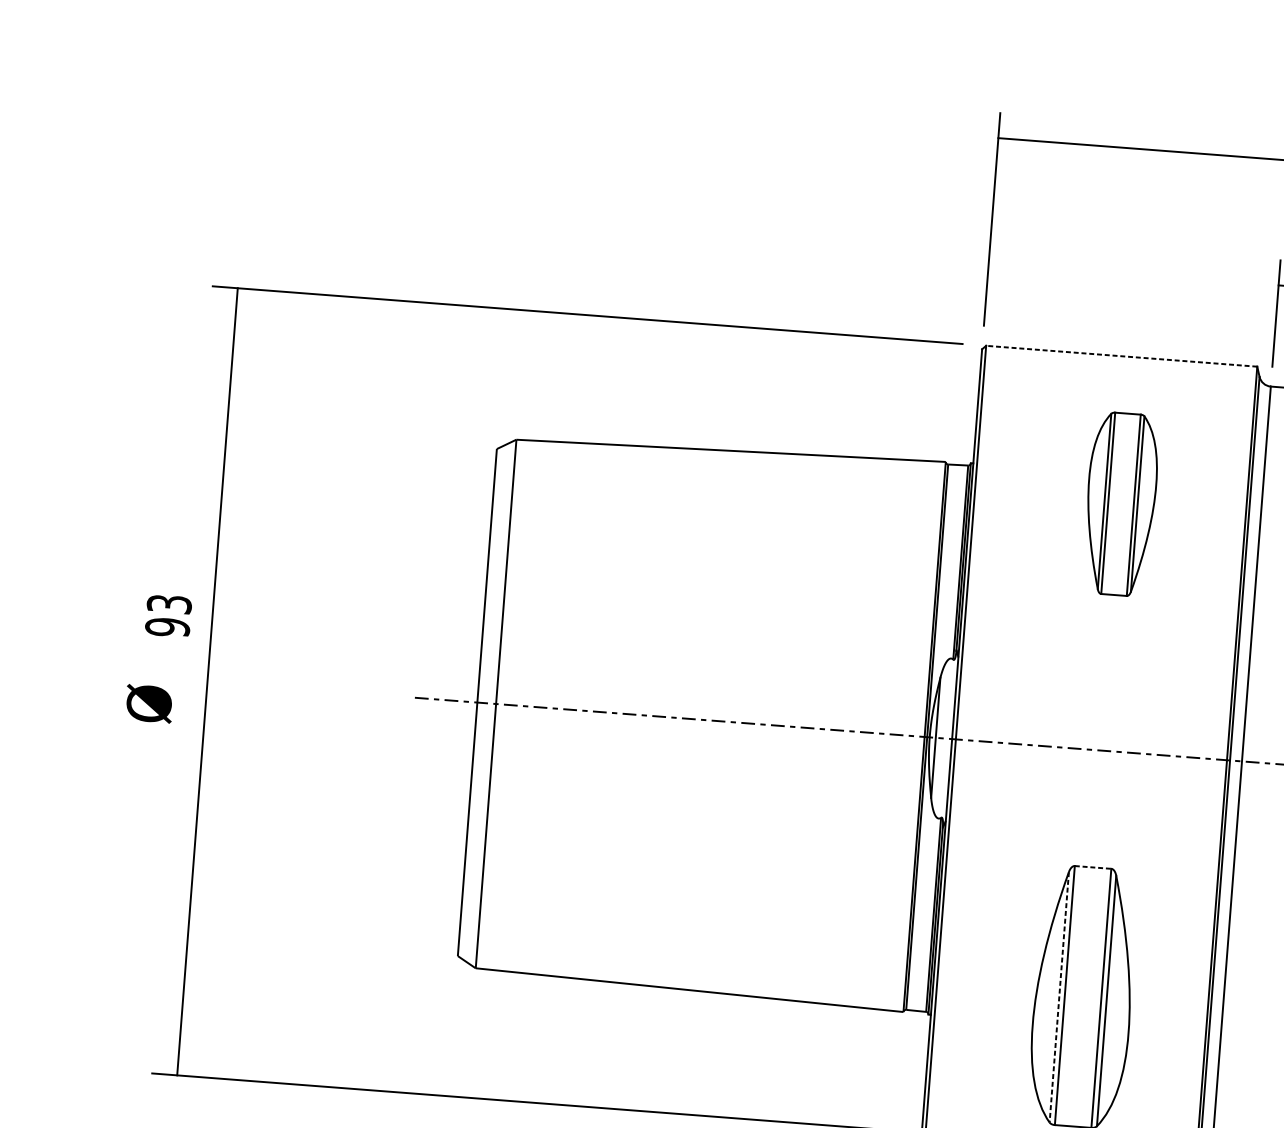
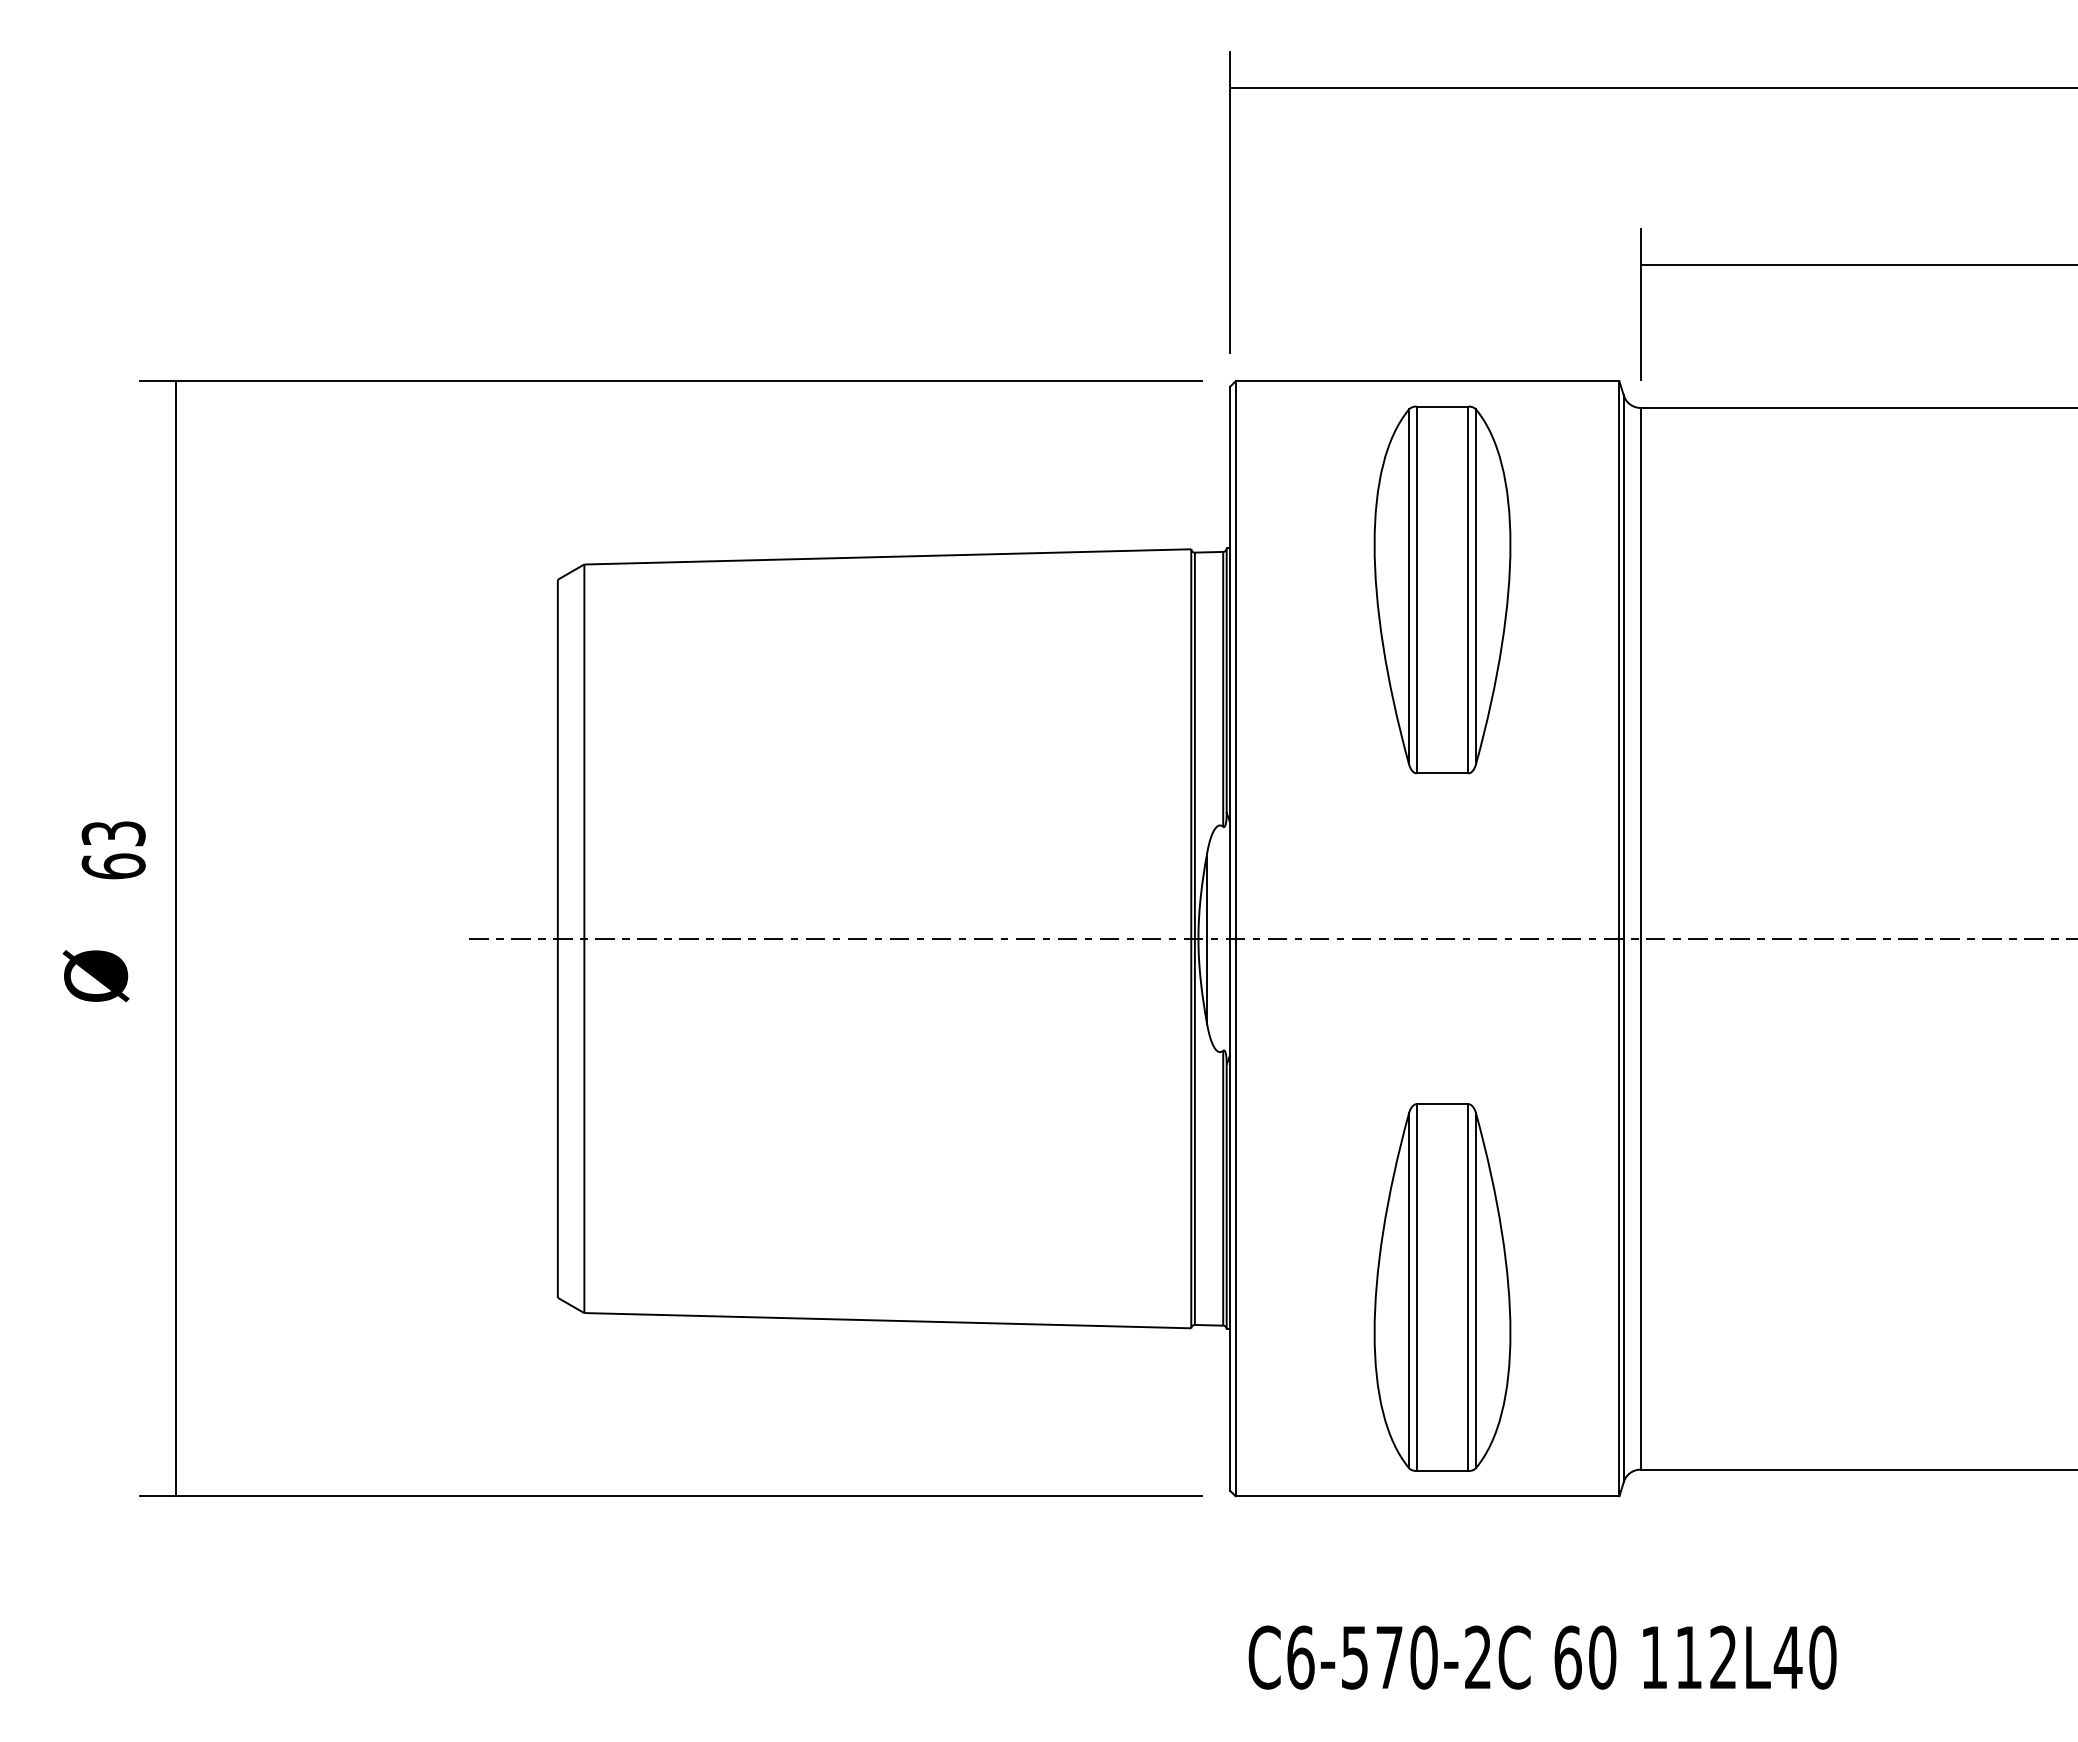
line: (1121, 356) -> (1427, 381), dashed -> solid
part: (1121, 504) -> (1442, 589), size x1.43
text: (167, 627) -> (113, 866), 93 -> 63
line: (1093, 867) -> (1442, 1104), dashed -> solid
line: (1059, 997) -> (1409, 1291), dashed -> solid

